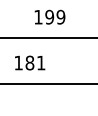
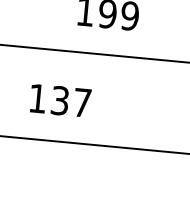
text: (35, 62) -> (71, 100), 181 -> 137

